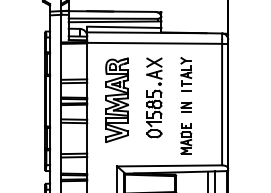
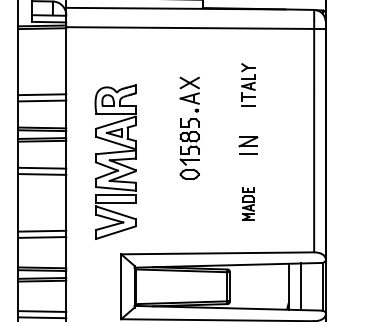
part: (186, 74) -> (248, 85), size x0.7
part: (154, 97) -> (189, 127), size x0.7
part: (116, 99) -> (114, 160), moved
part: (186, 138) -> (248, 202), size x0.6

